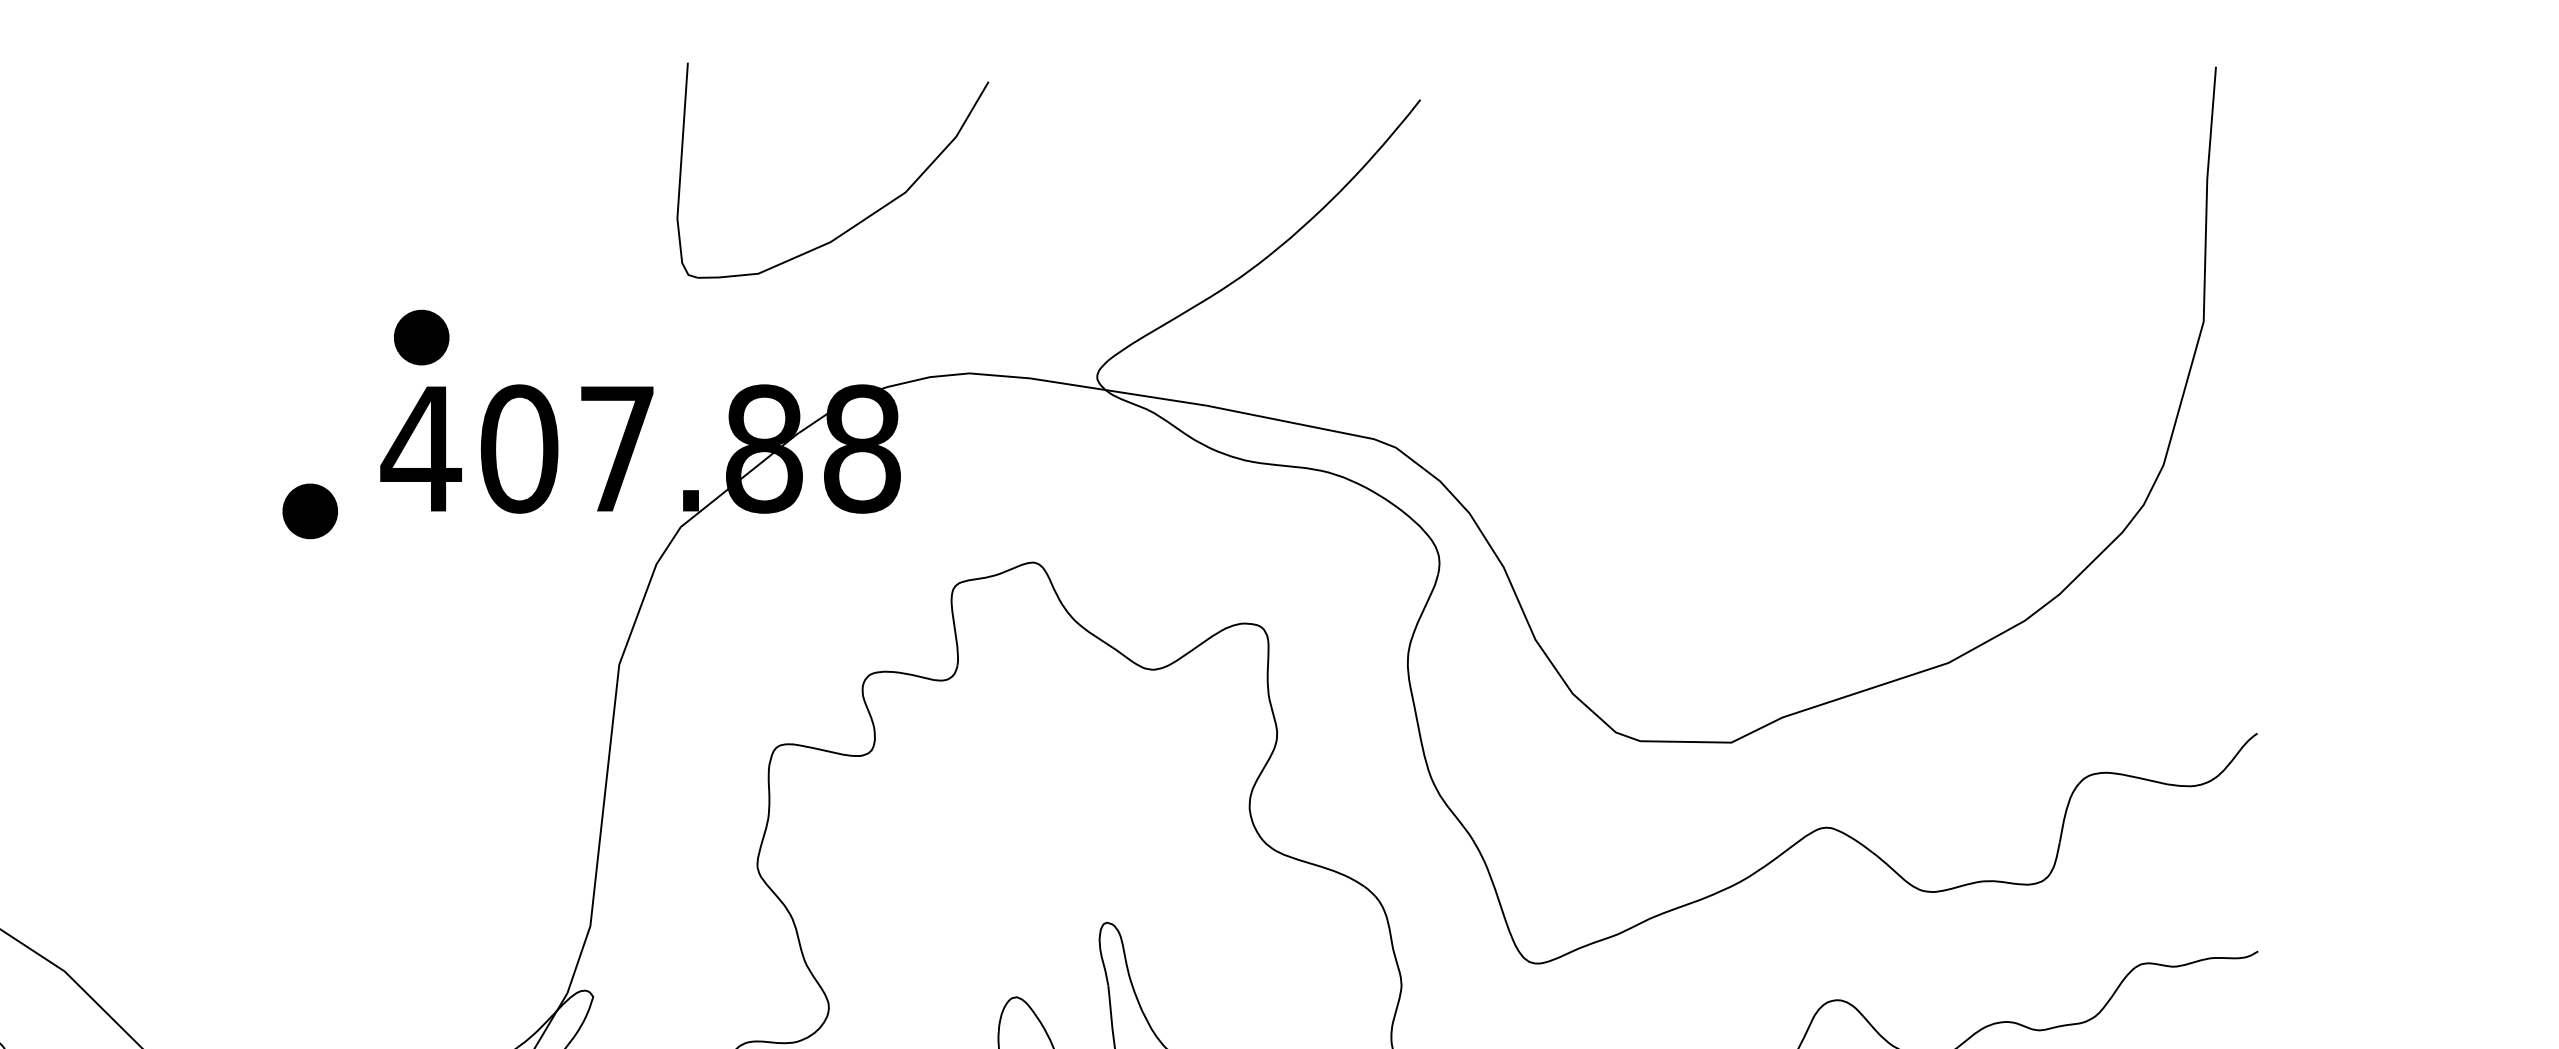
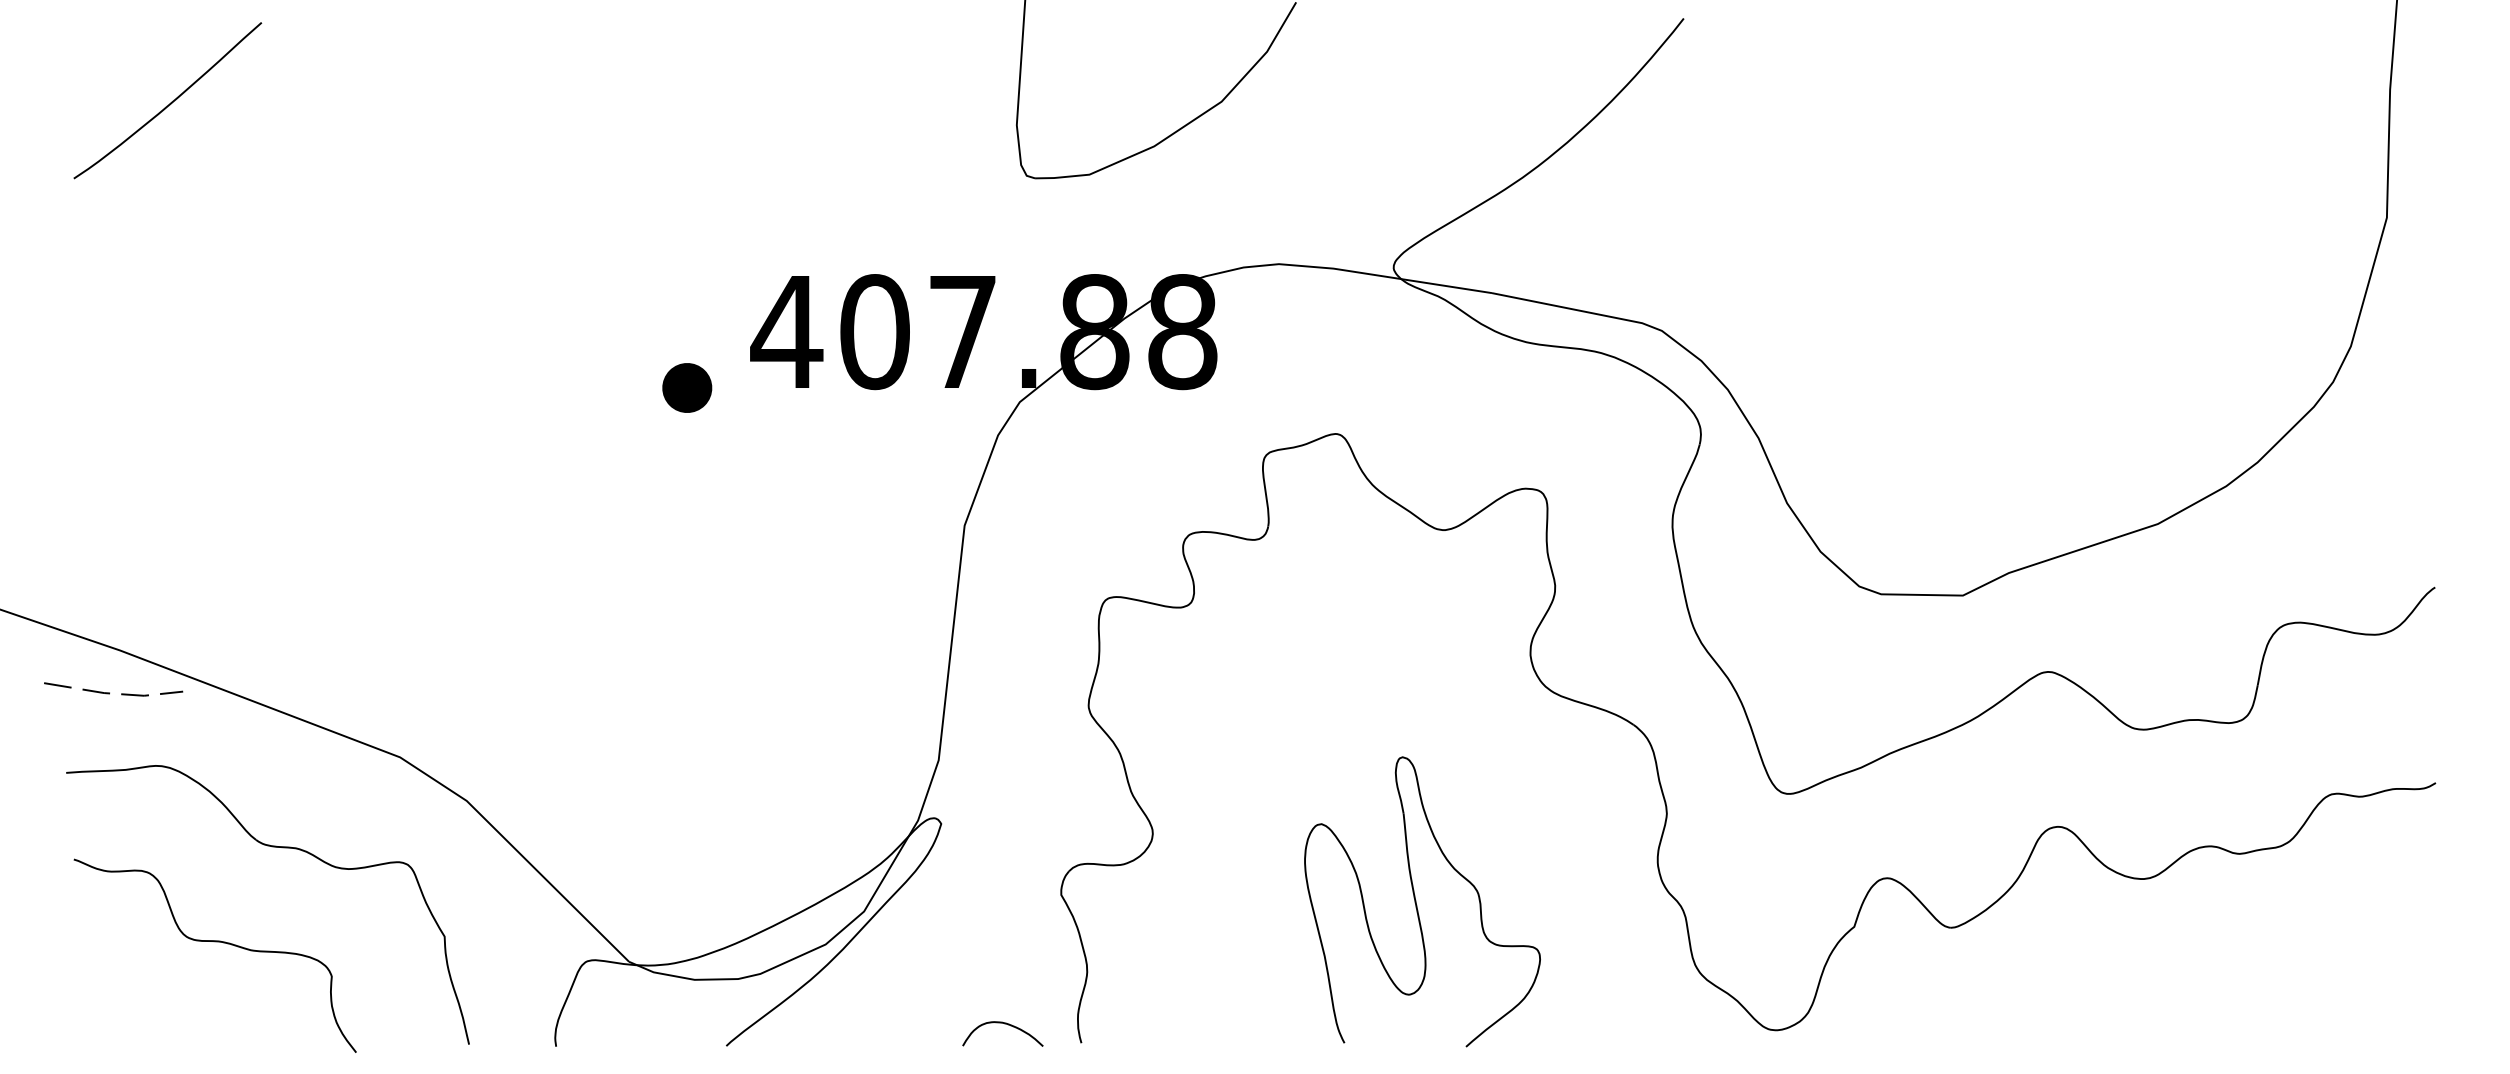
part: (421, 337) -> (787, 231), removed

